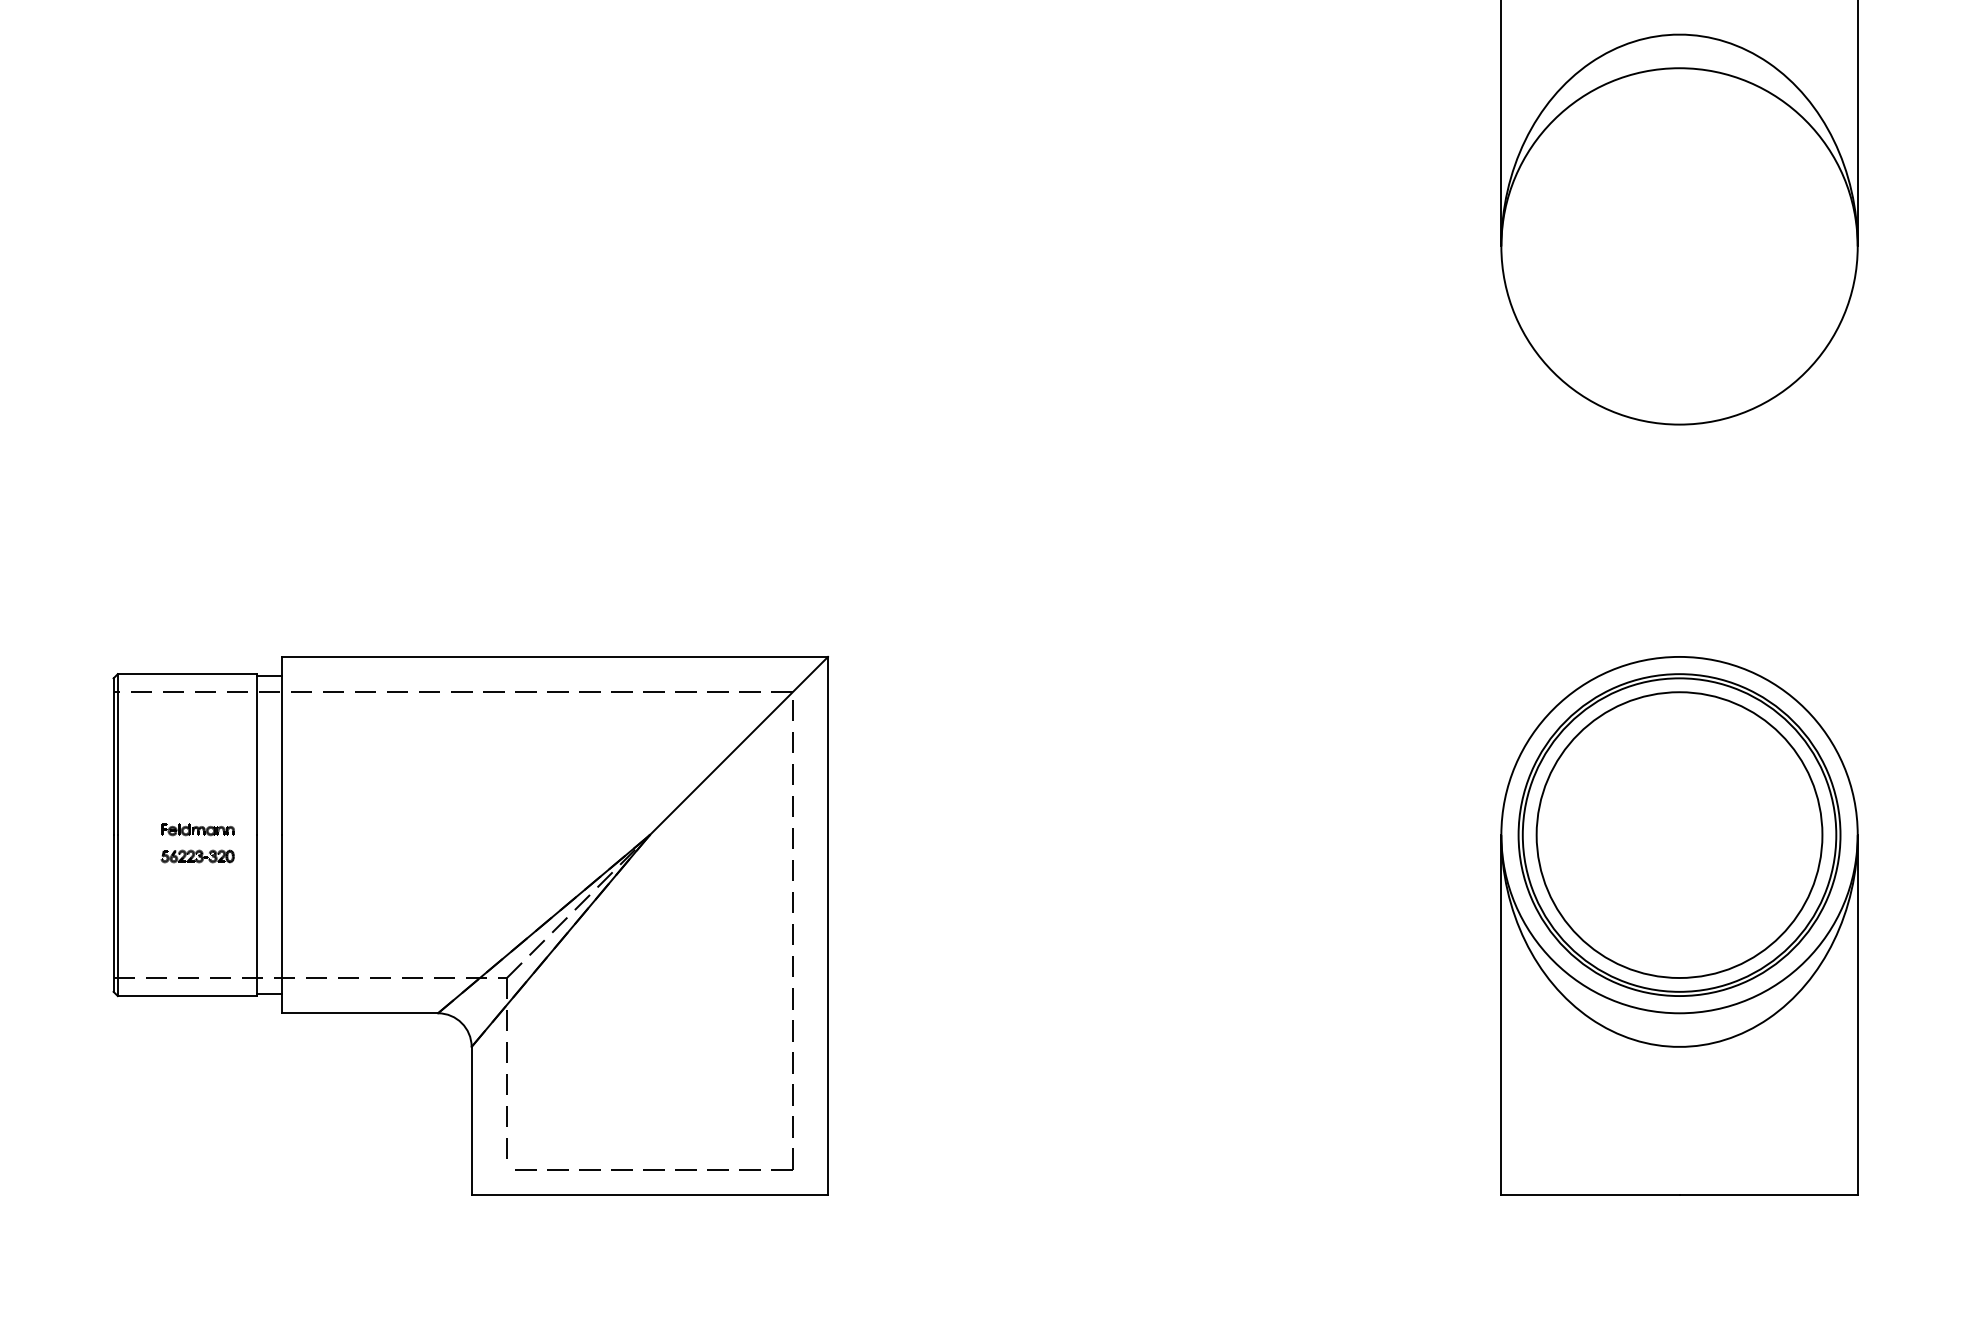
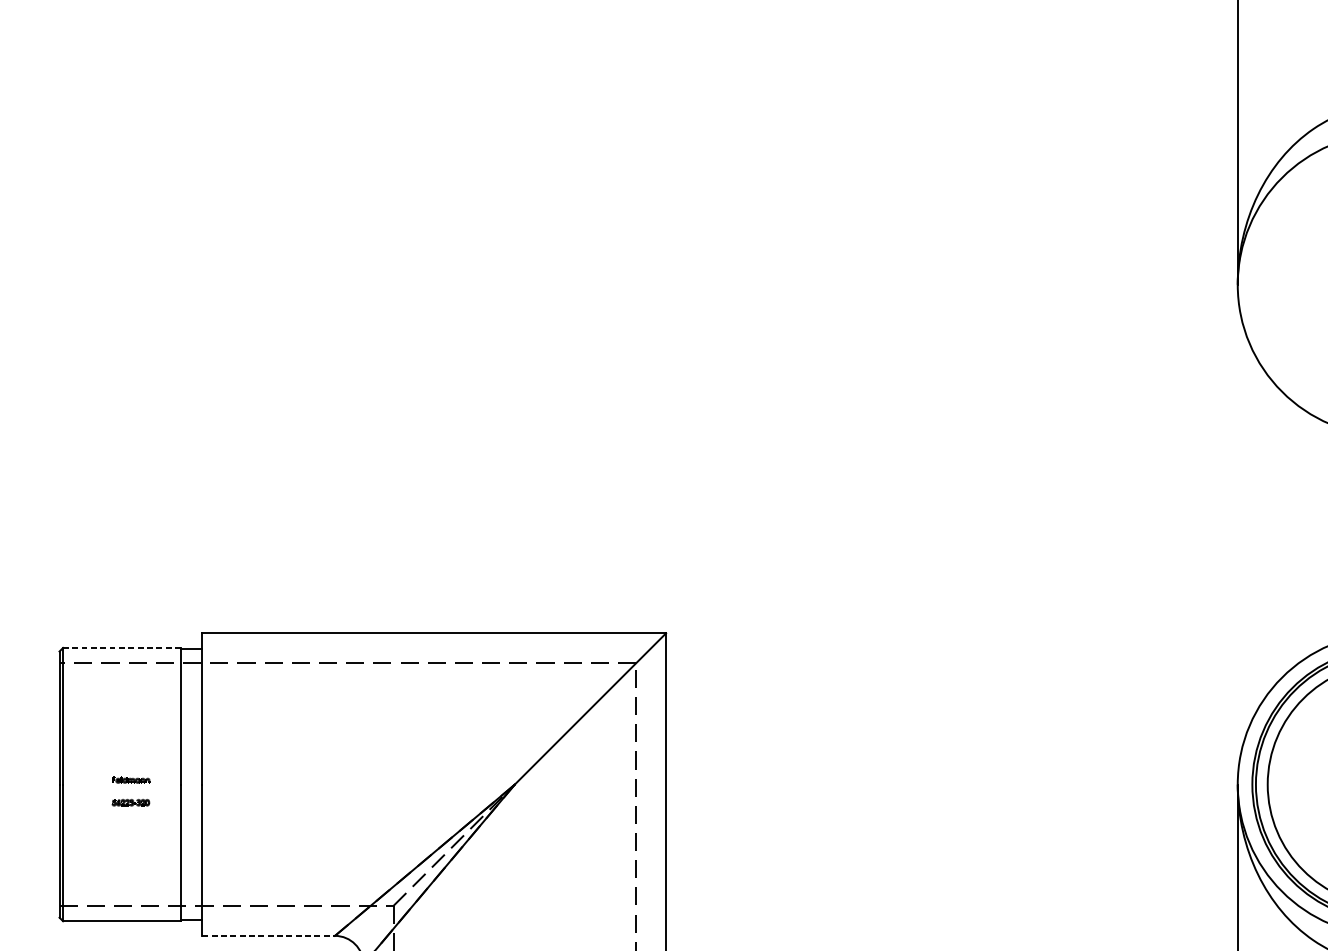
line: (186, 674) -> (121, 648), solid -> dashed
part: (197, 829) -> (130, 779), size x0.6
part: (197, 856) -> (130, 802), size x0.6
line: (360, 1013) -> (269, 936), solid -> dashed

